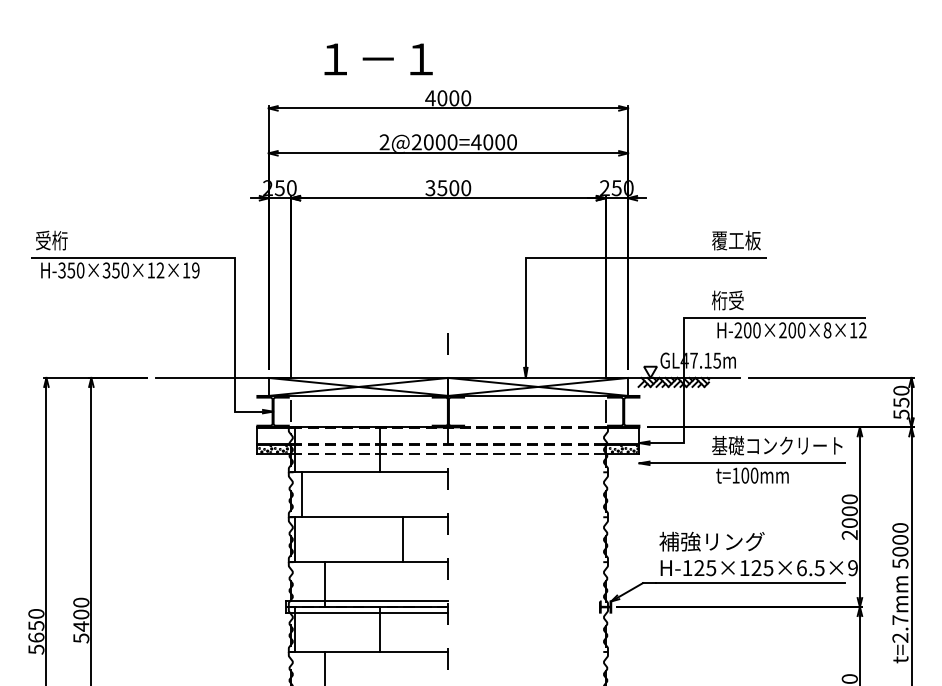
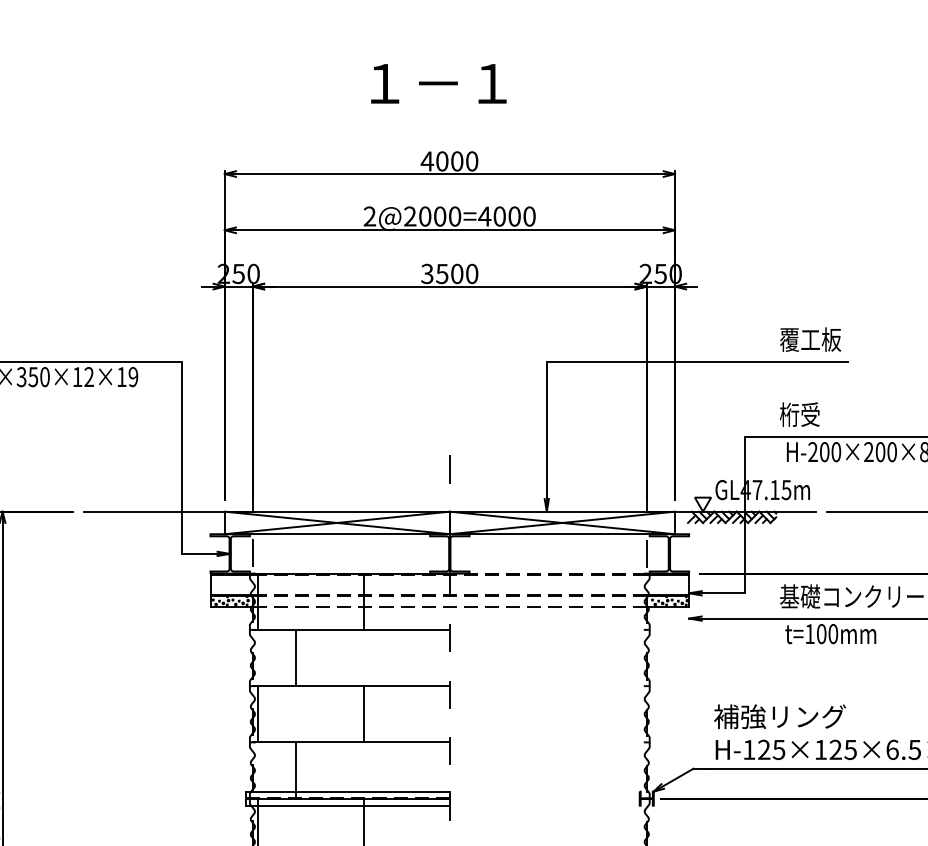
text: (378, 59) -> (438, 83), moved
line: (302, 494) -> (295, 657), moved
line: (402, 539) -> (363, 714), moved

